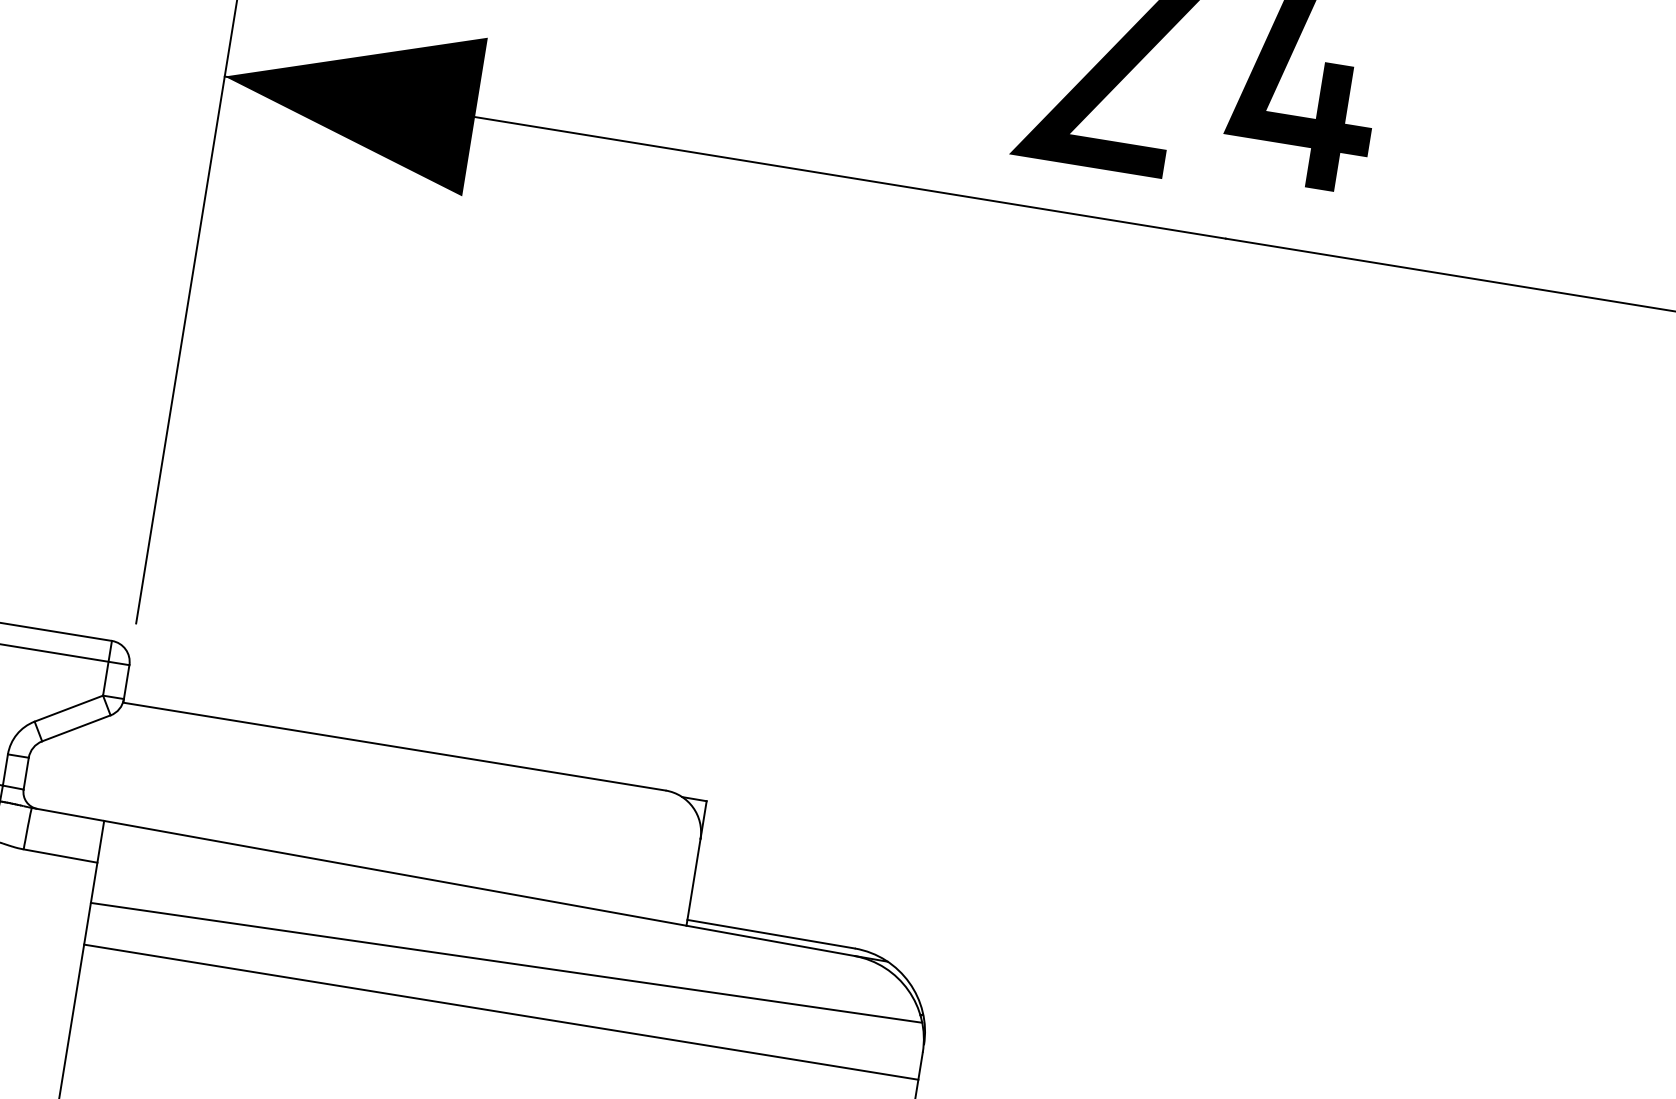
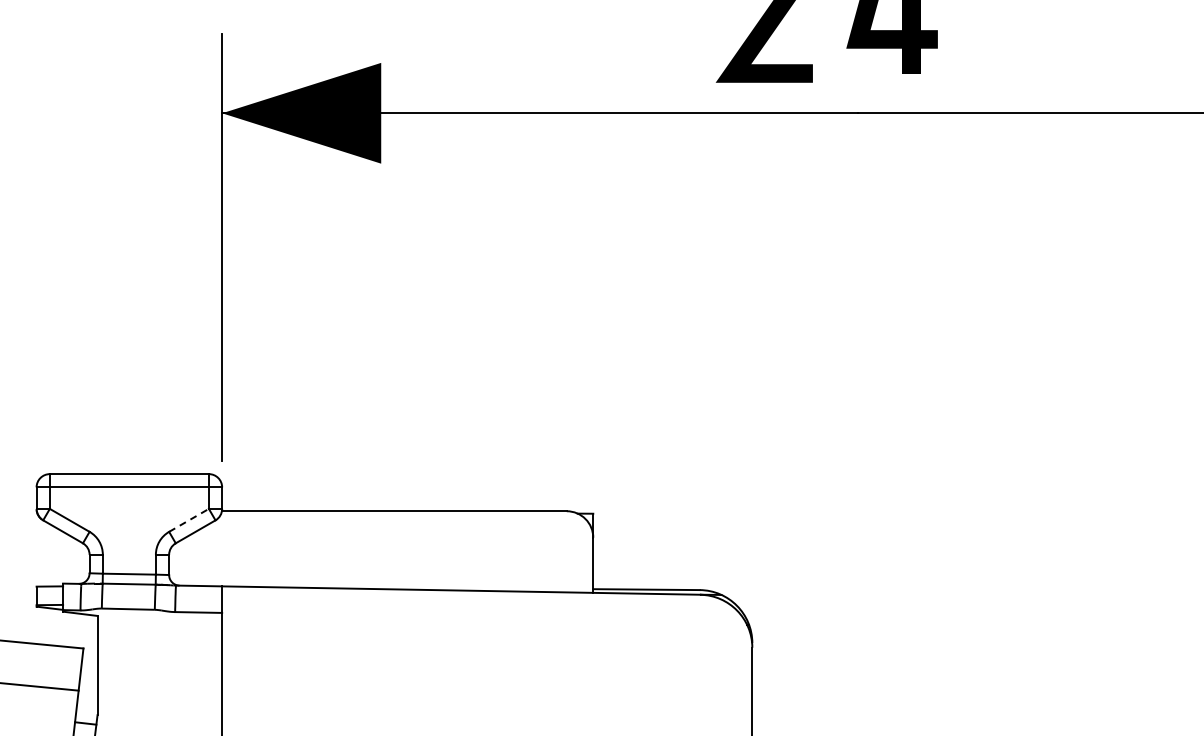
line: (69, 708) -> (189, 520), solid -> dashed
line: (506, 962) -> (485, 633), removed
line: (501, 1011) -> (487, 664), removed

